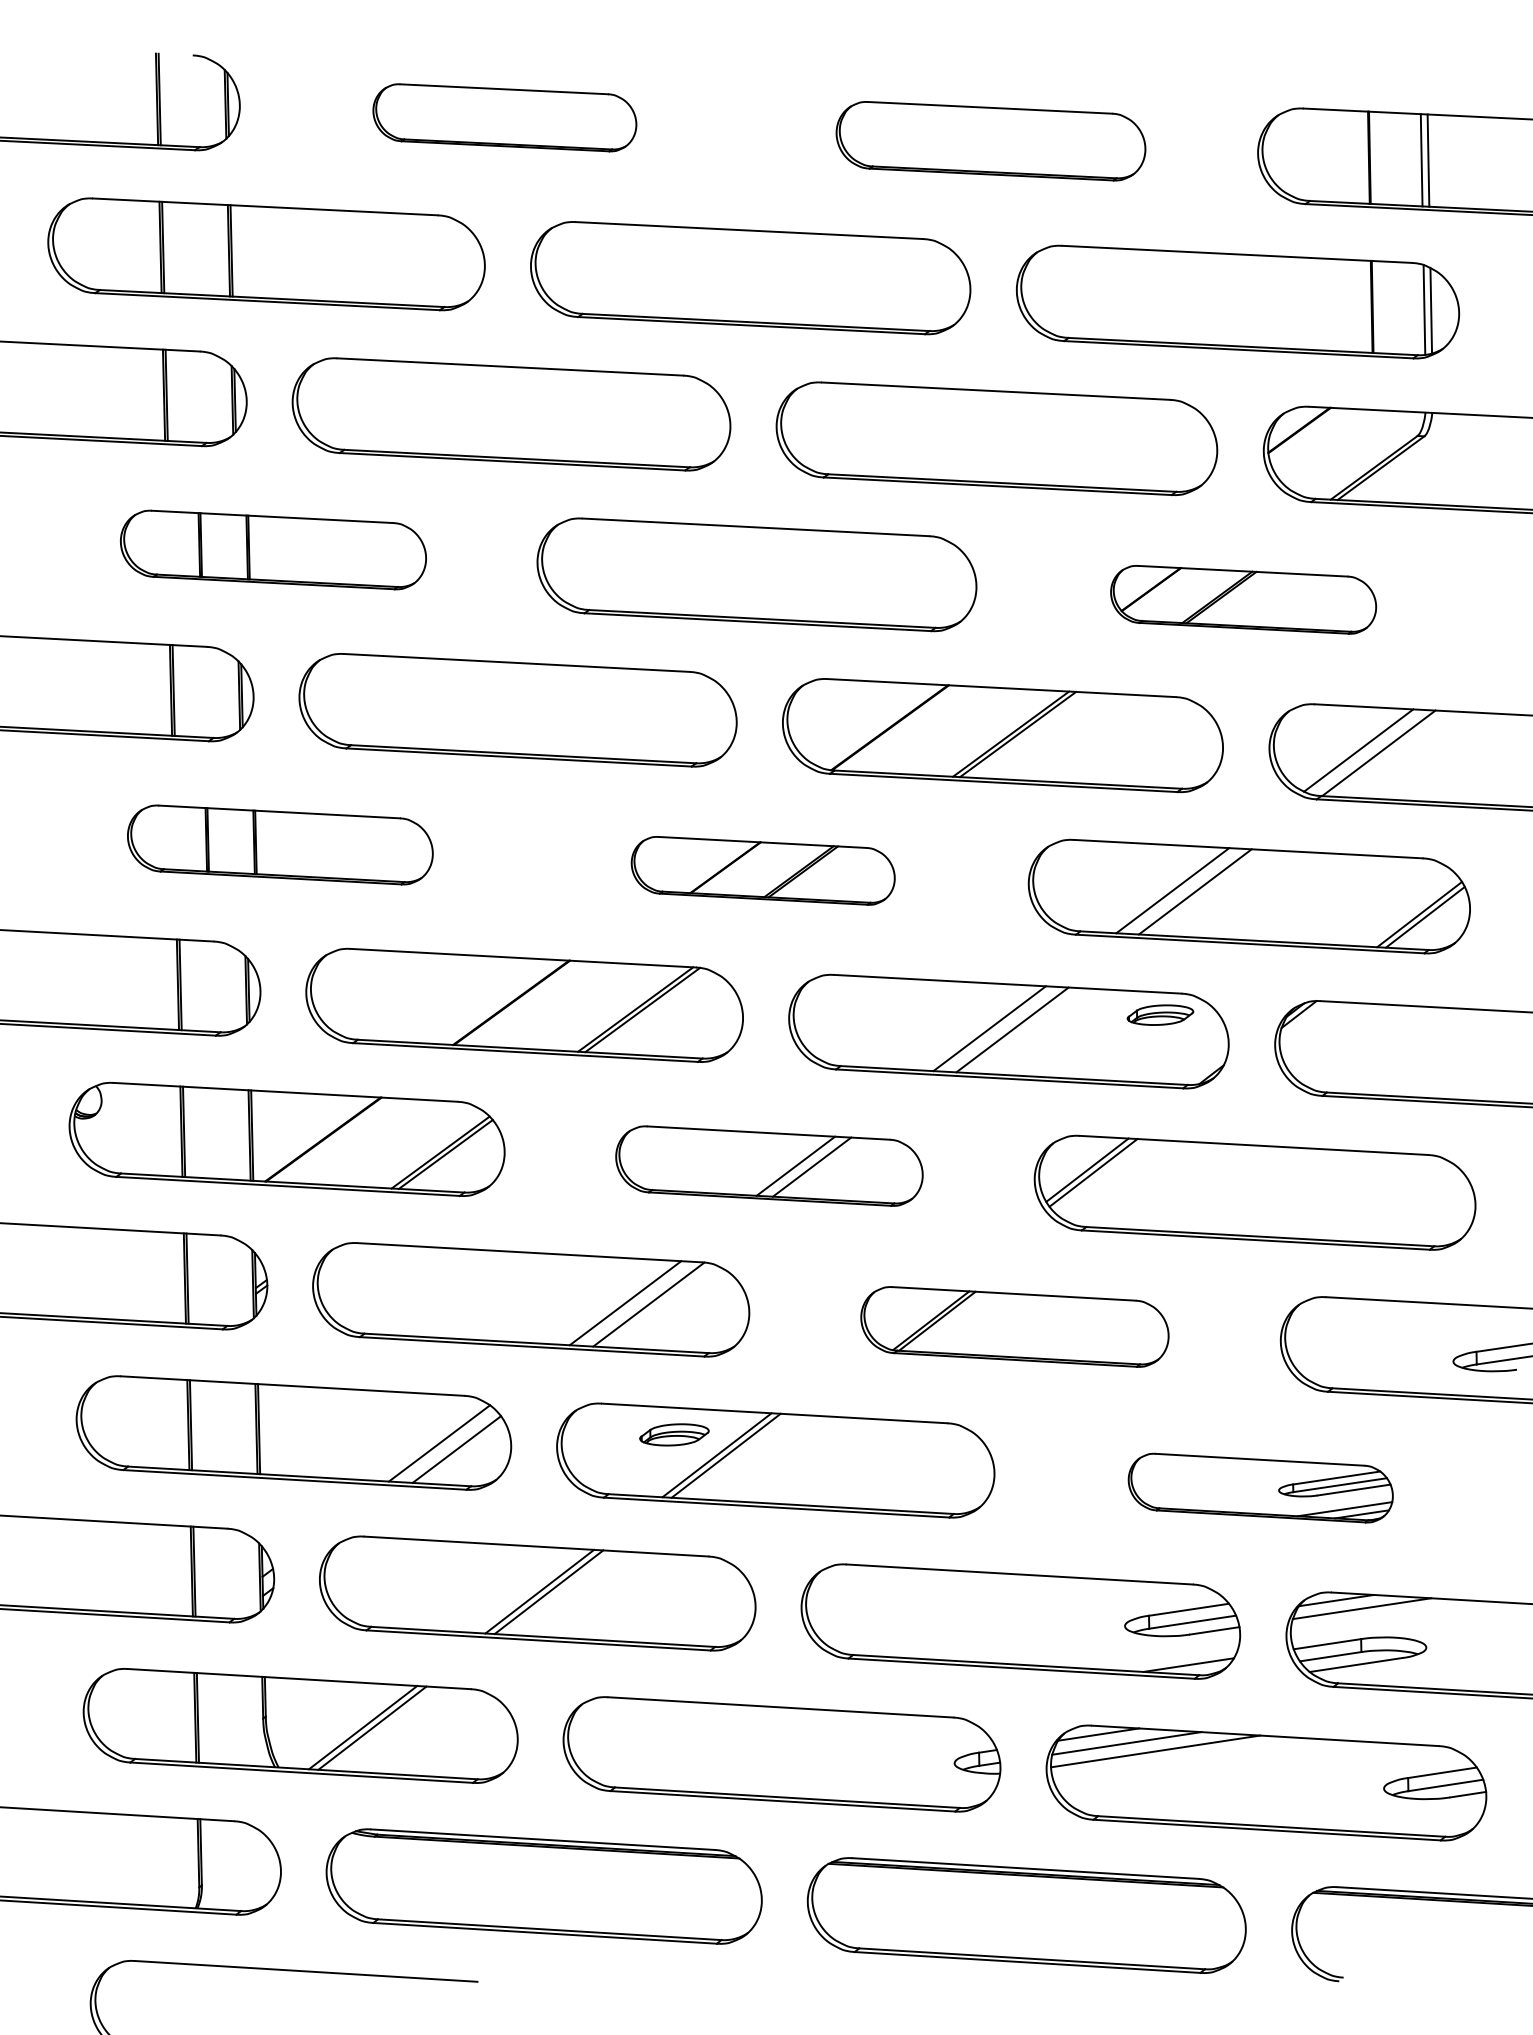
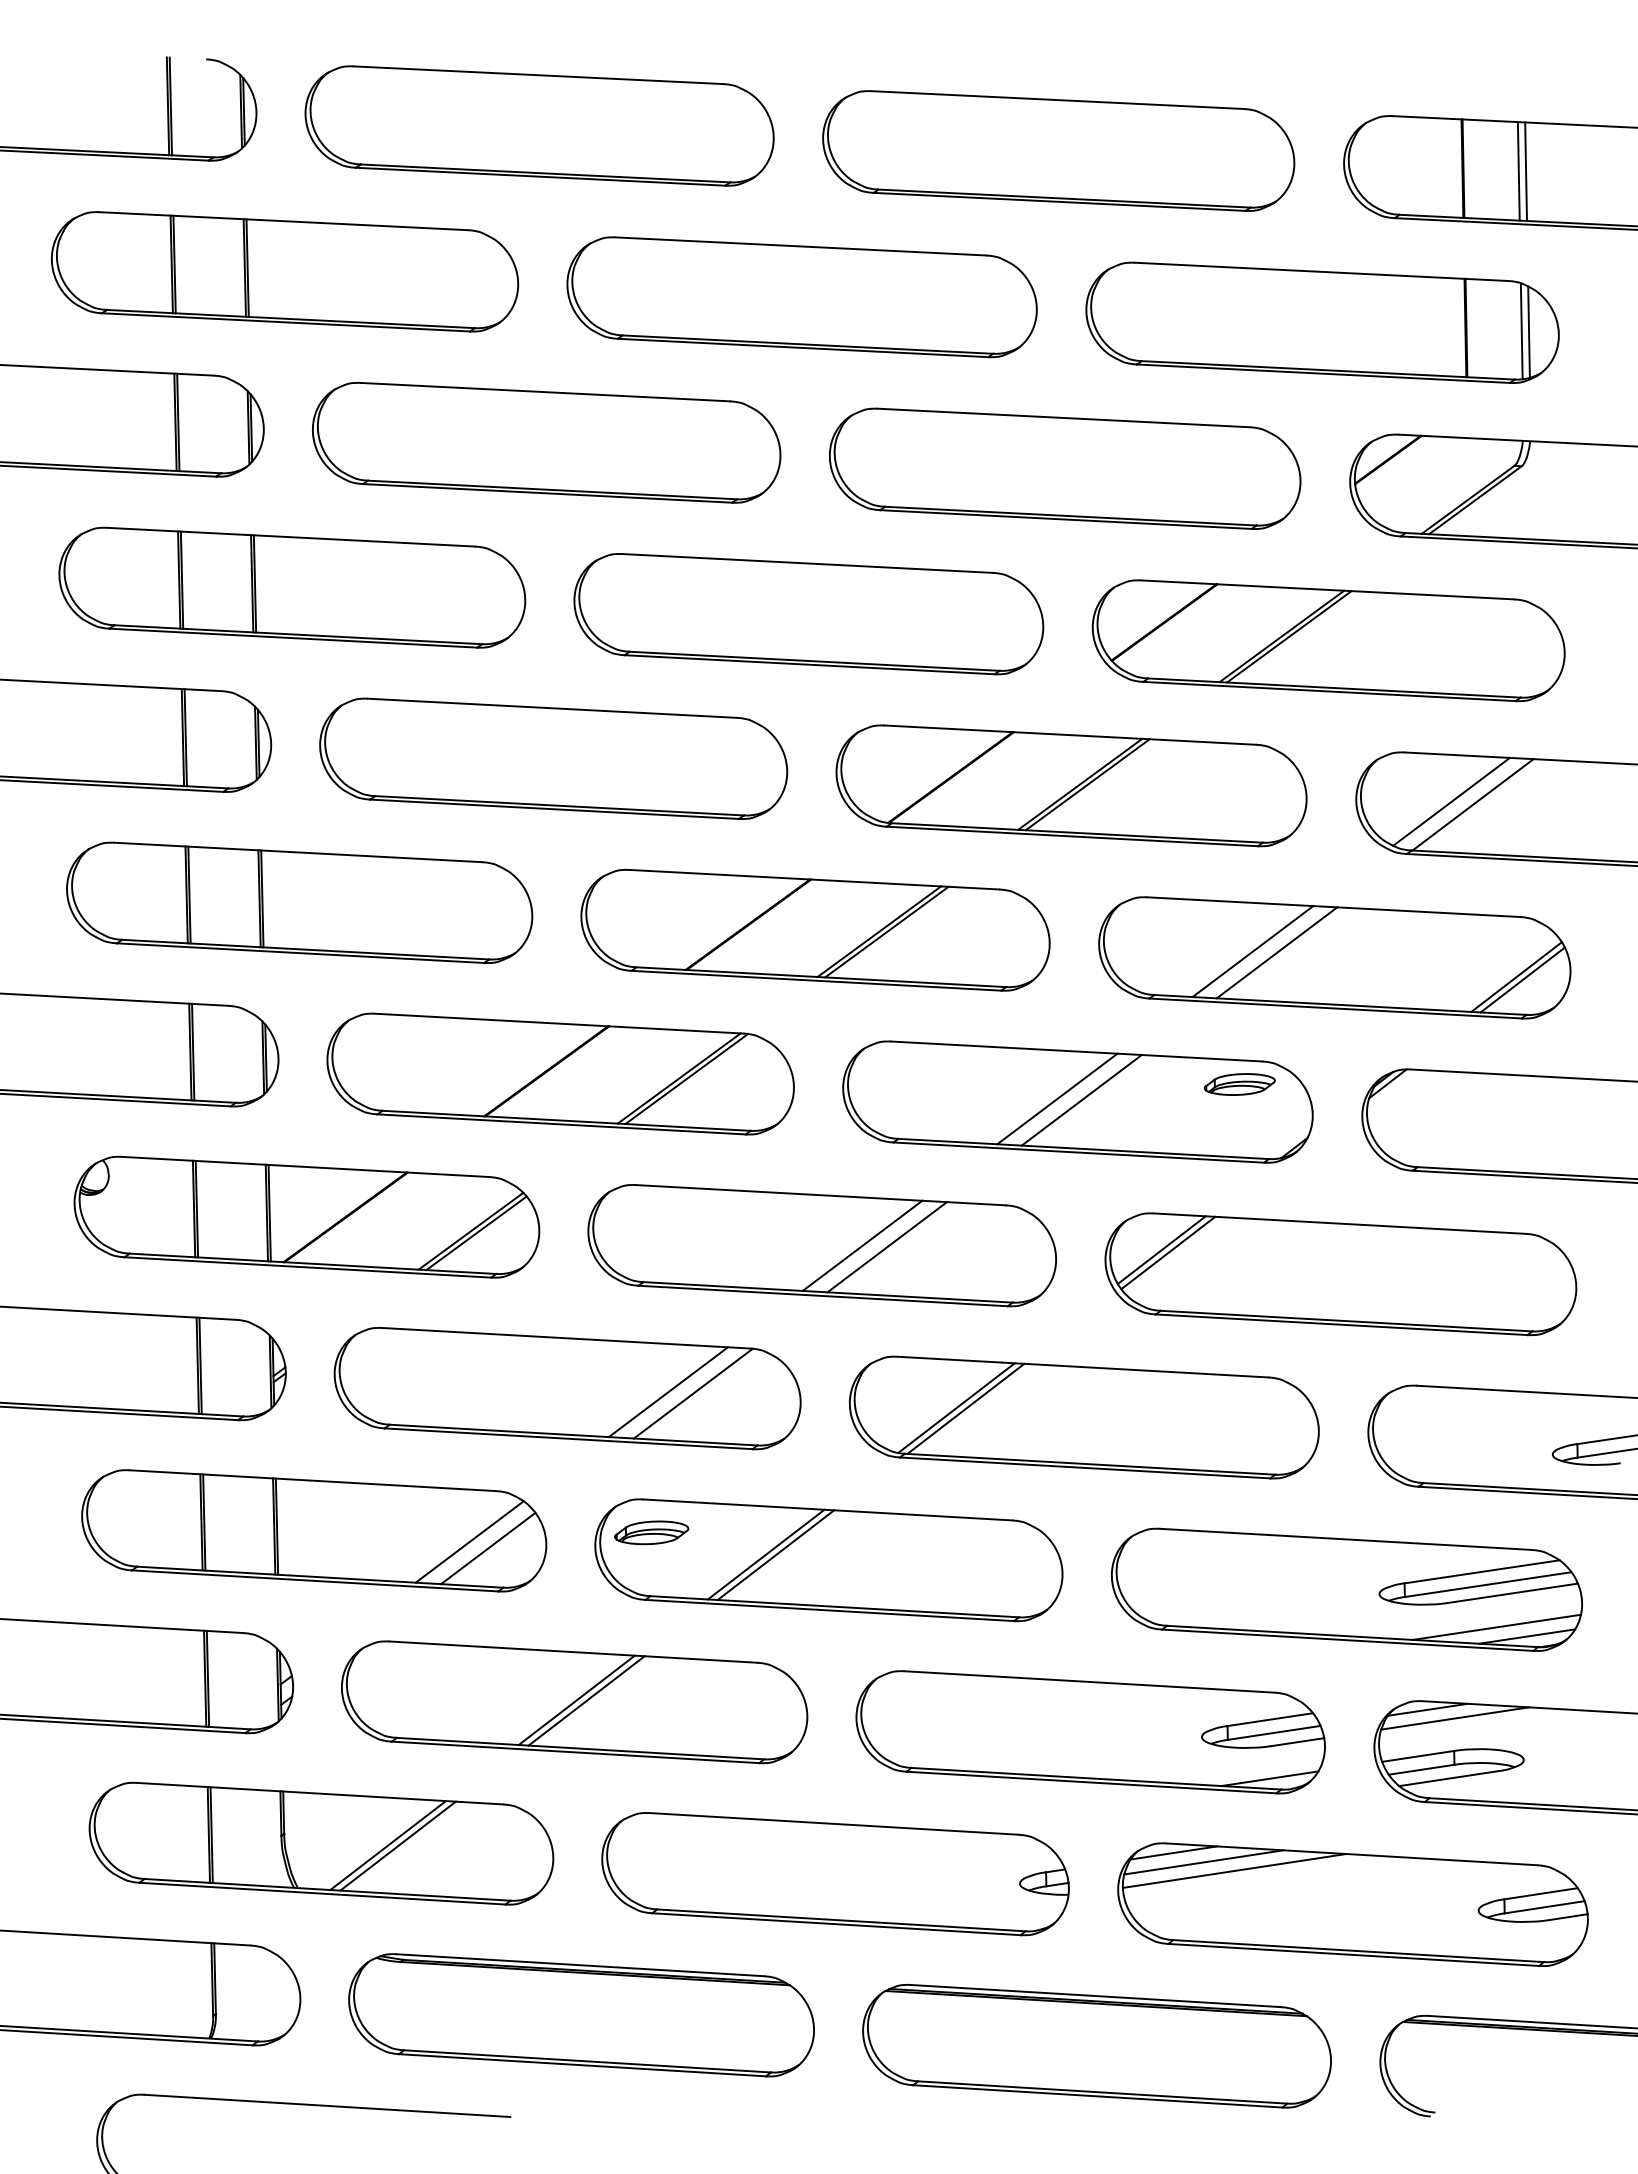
part: (504, 117) -> (539, 125), size x1.67
part: (990, 140) -> (1058, 150), size x1.43
part: (273, 549) -> (292, 587), size x1.43
part: (1243, 599) -> (1328, 640), size x1.67
part: (280, 844) -> (299, 902), size x1.43
part: (763, 870) -> (815, 930), size x1.67
part: (768, 1165) -> (821, 1245), size x1.43
part: (1015, 1326) -> (1084, 1417), size x1.43
part: (674, 1434) -> (651, 1532), moved
part: (1260, 1487) -> (1346, 1589), size x1.67

